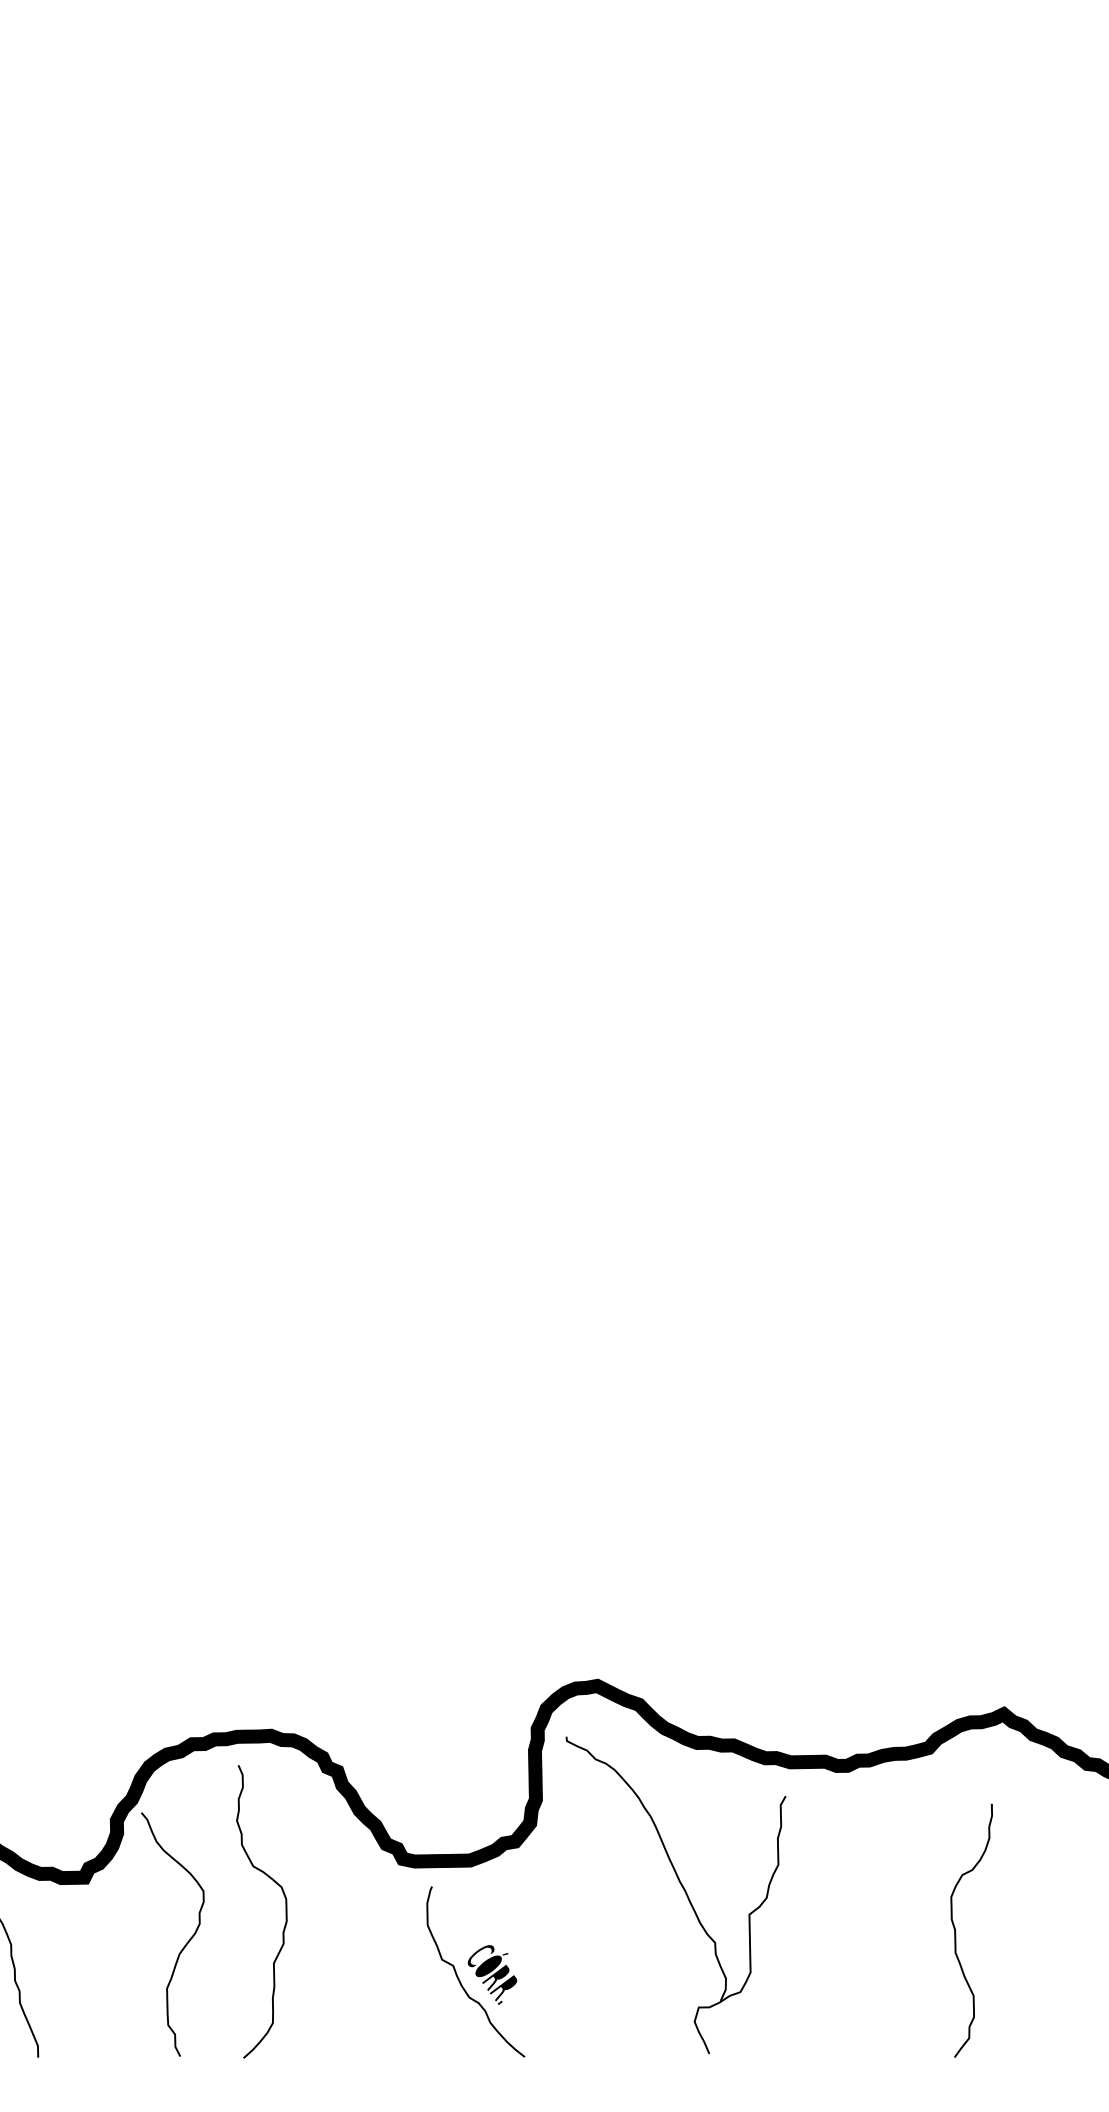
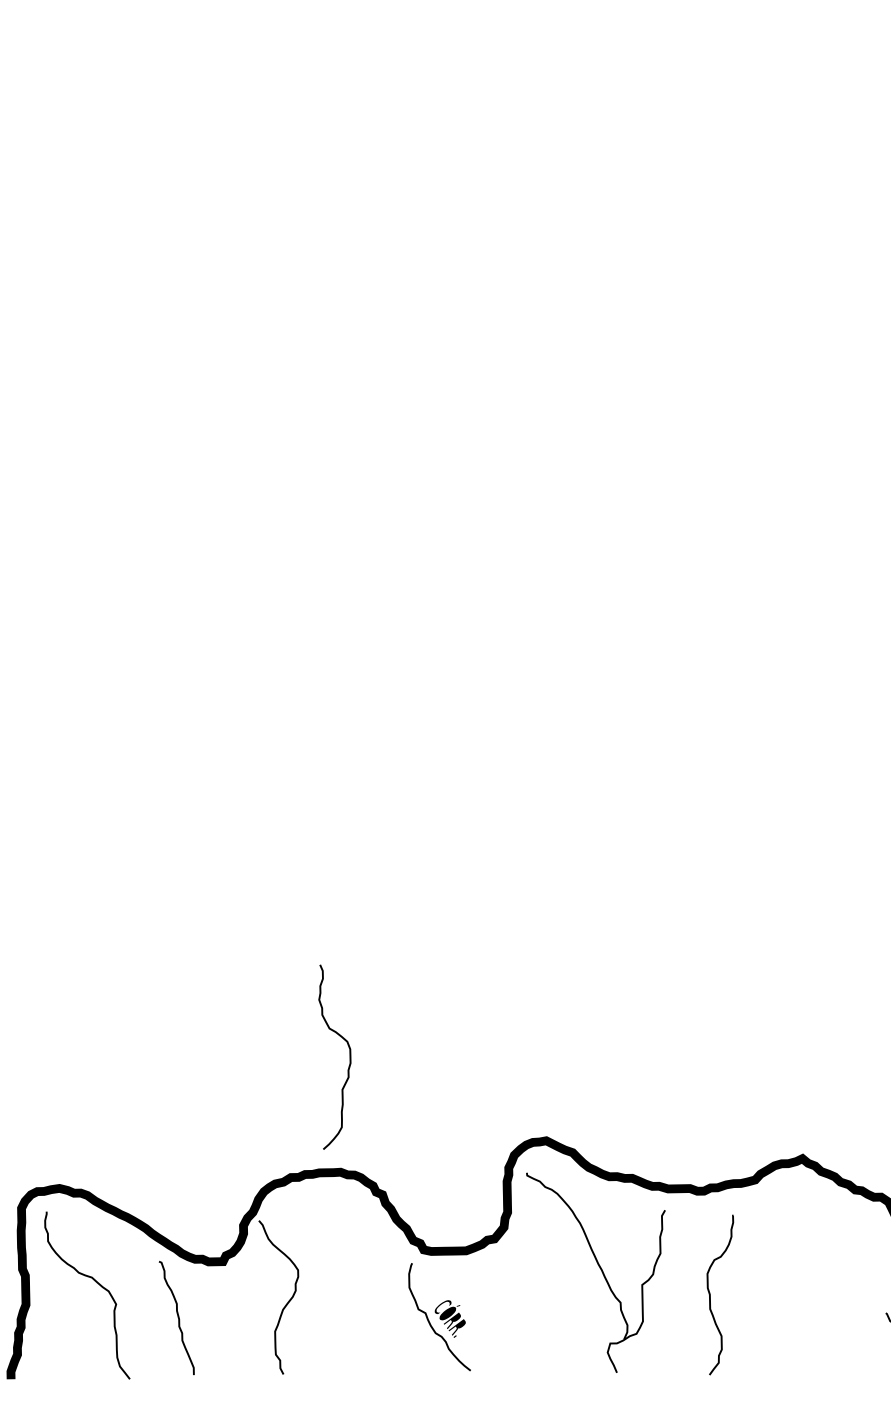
curve: (285, 1910) -> (349, 1056), moved
curve: (956, 1929) -> (710, 1294), moved
part: (475, 1972) -> (439, 1317), moved

